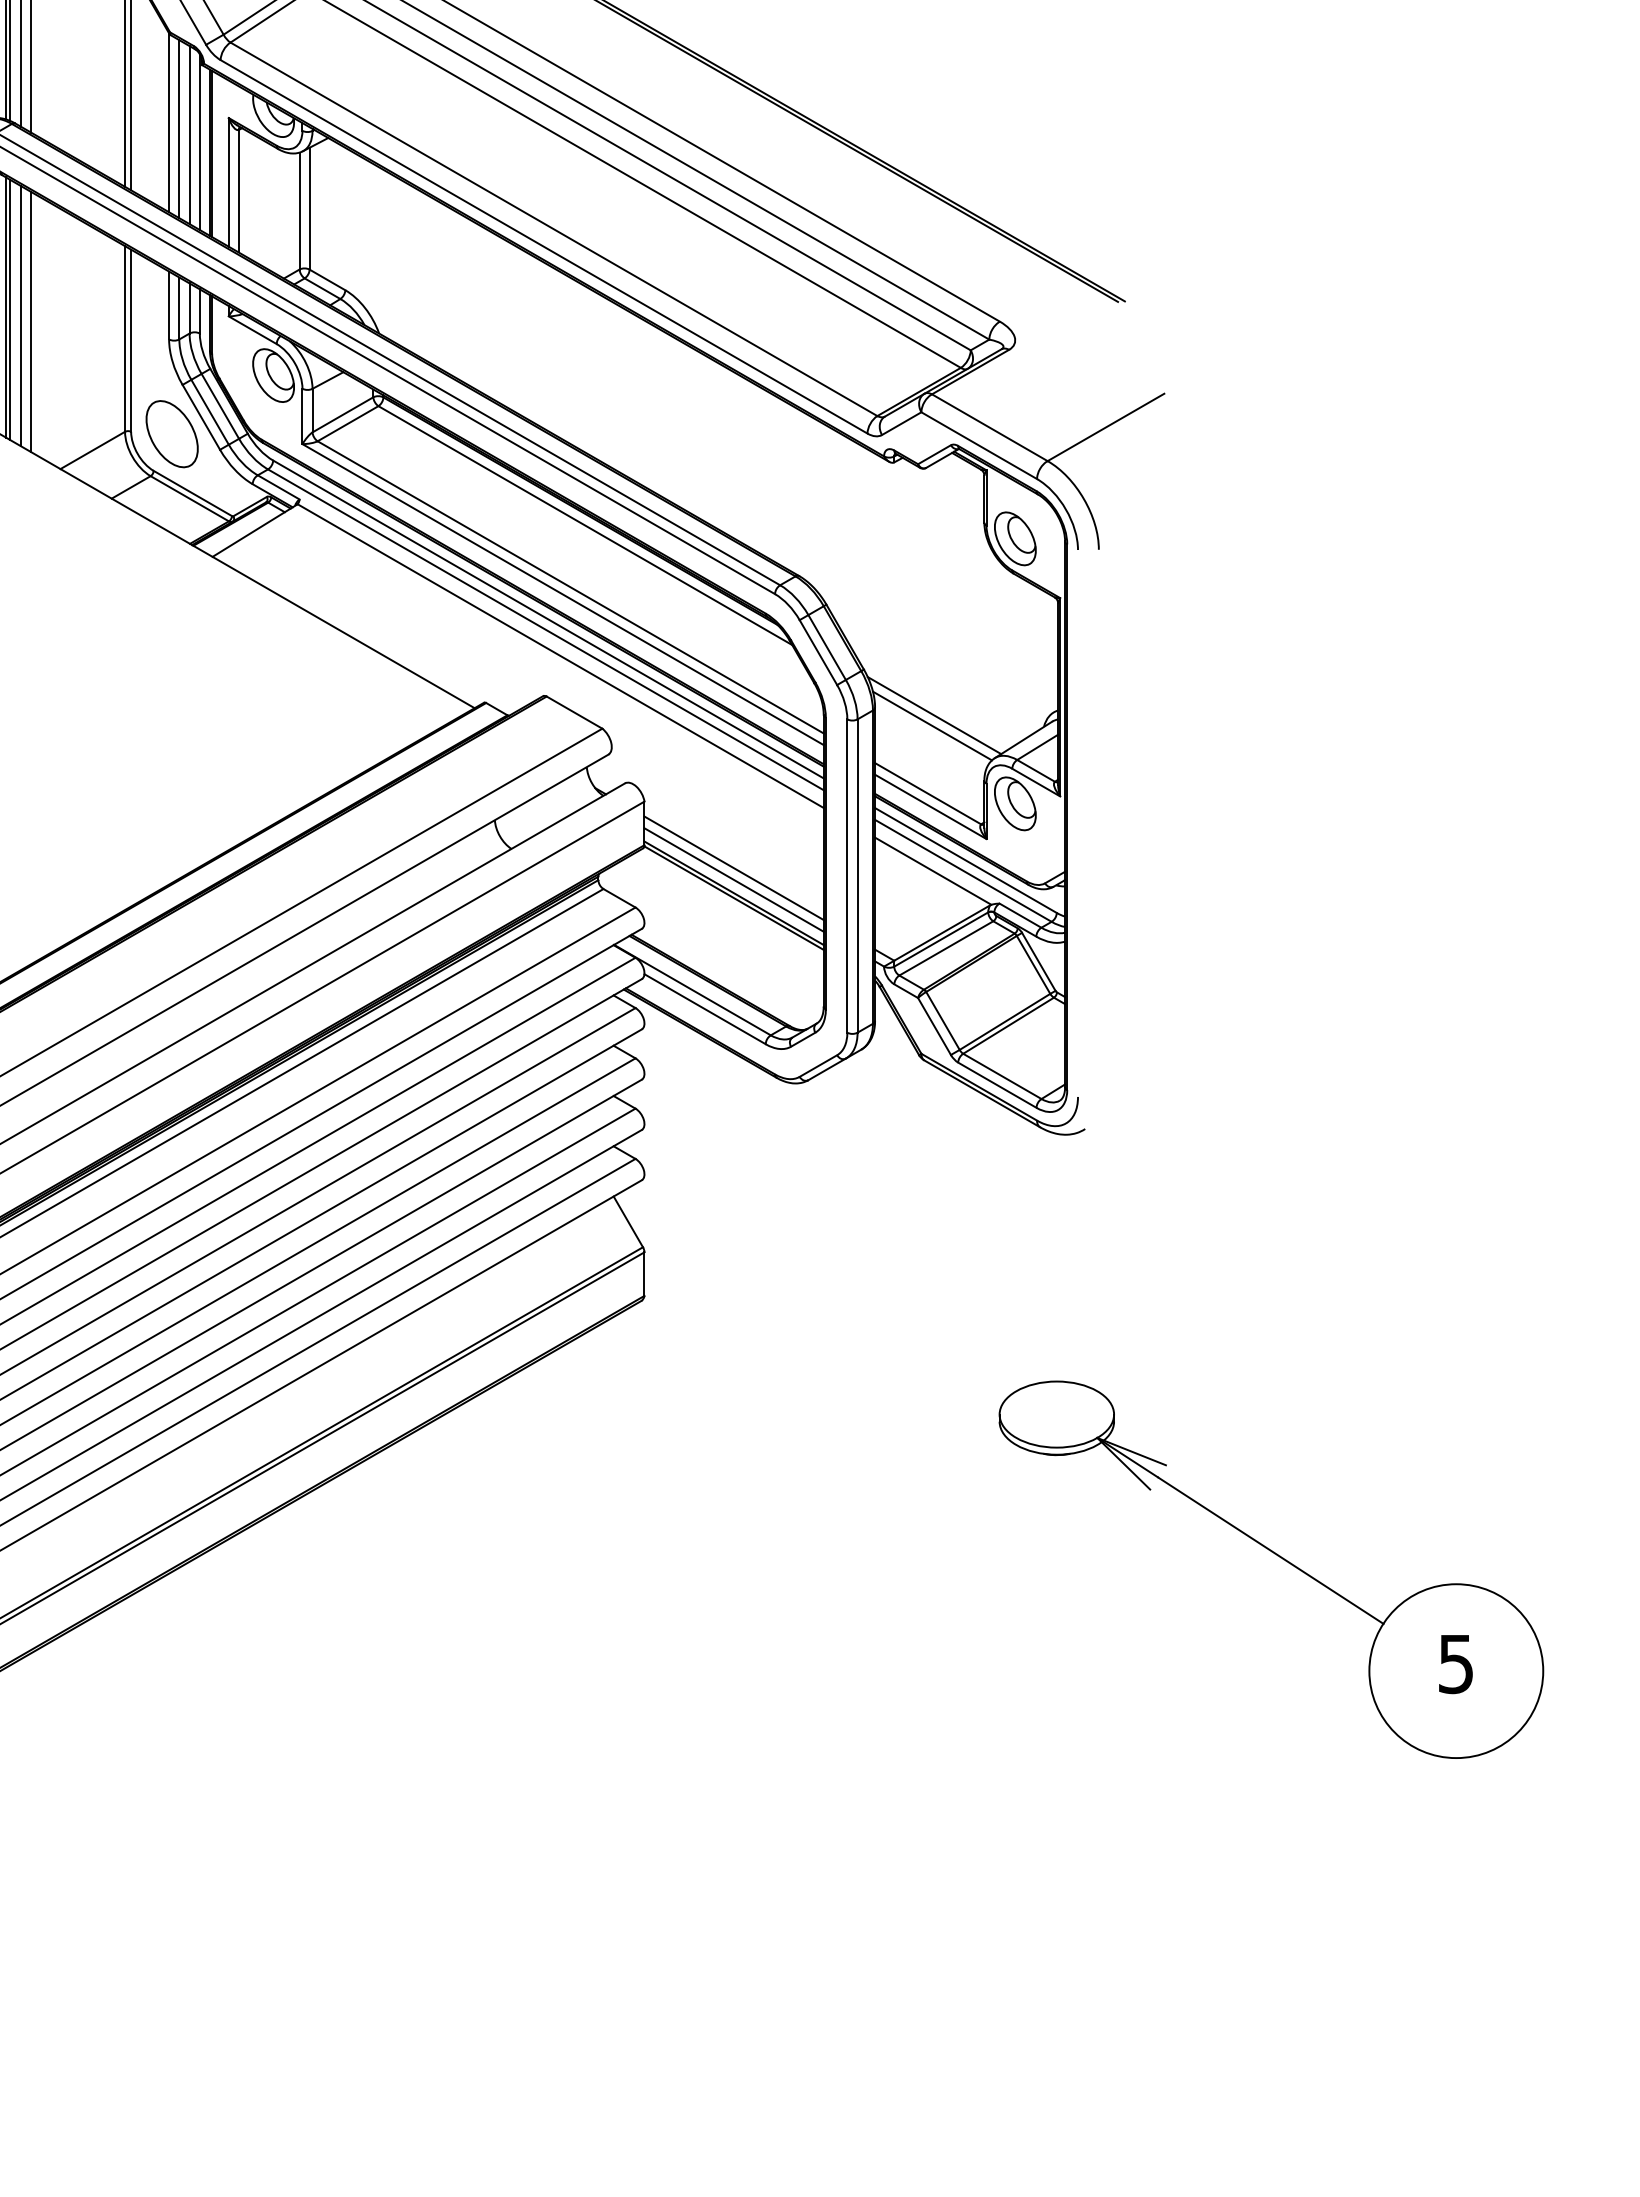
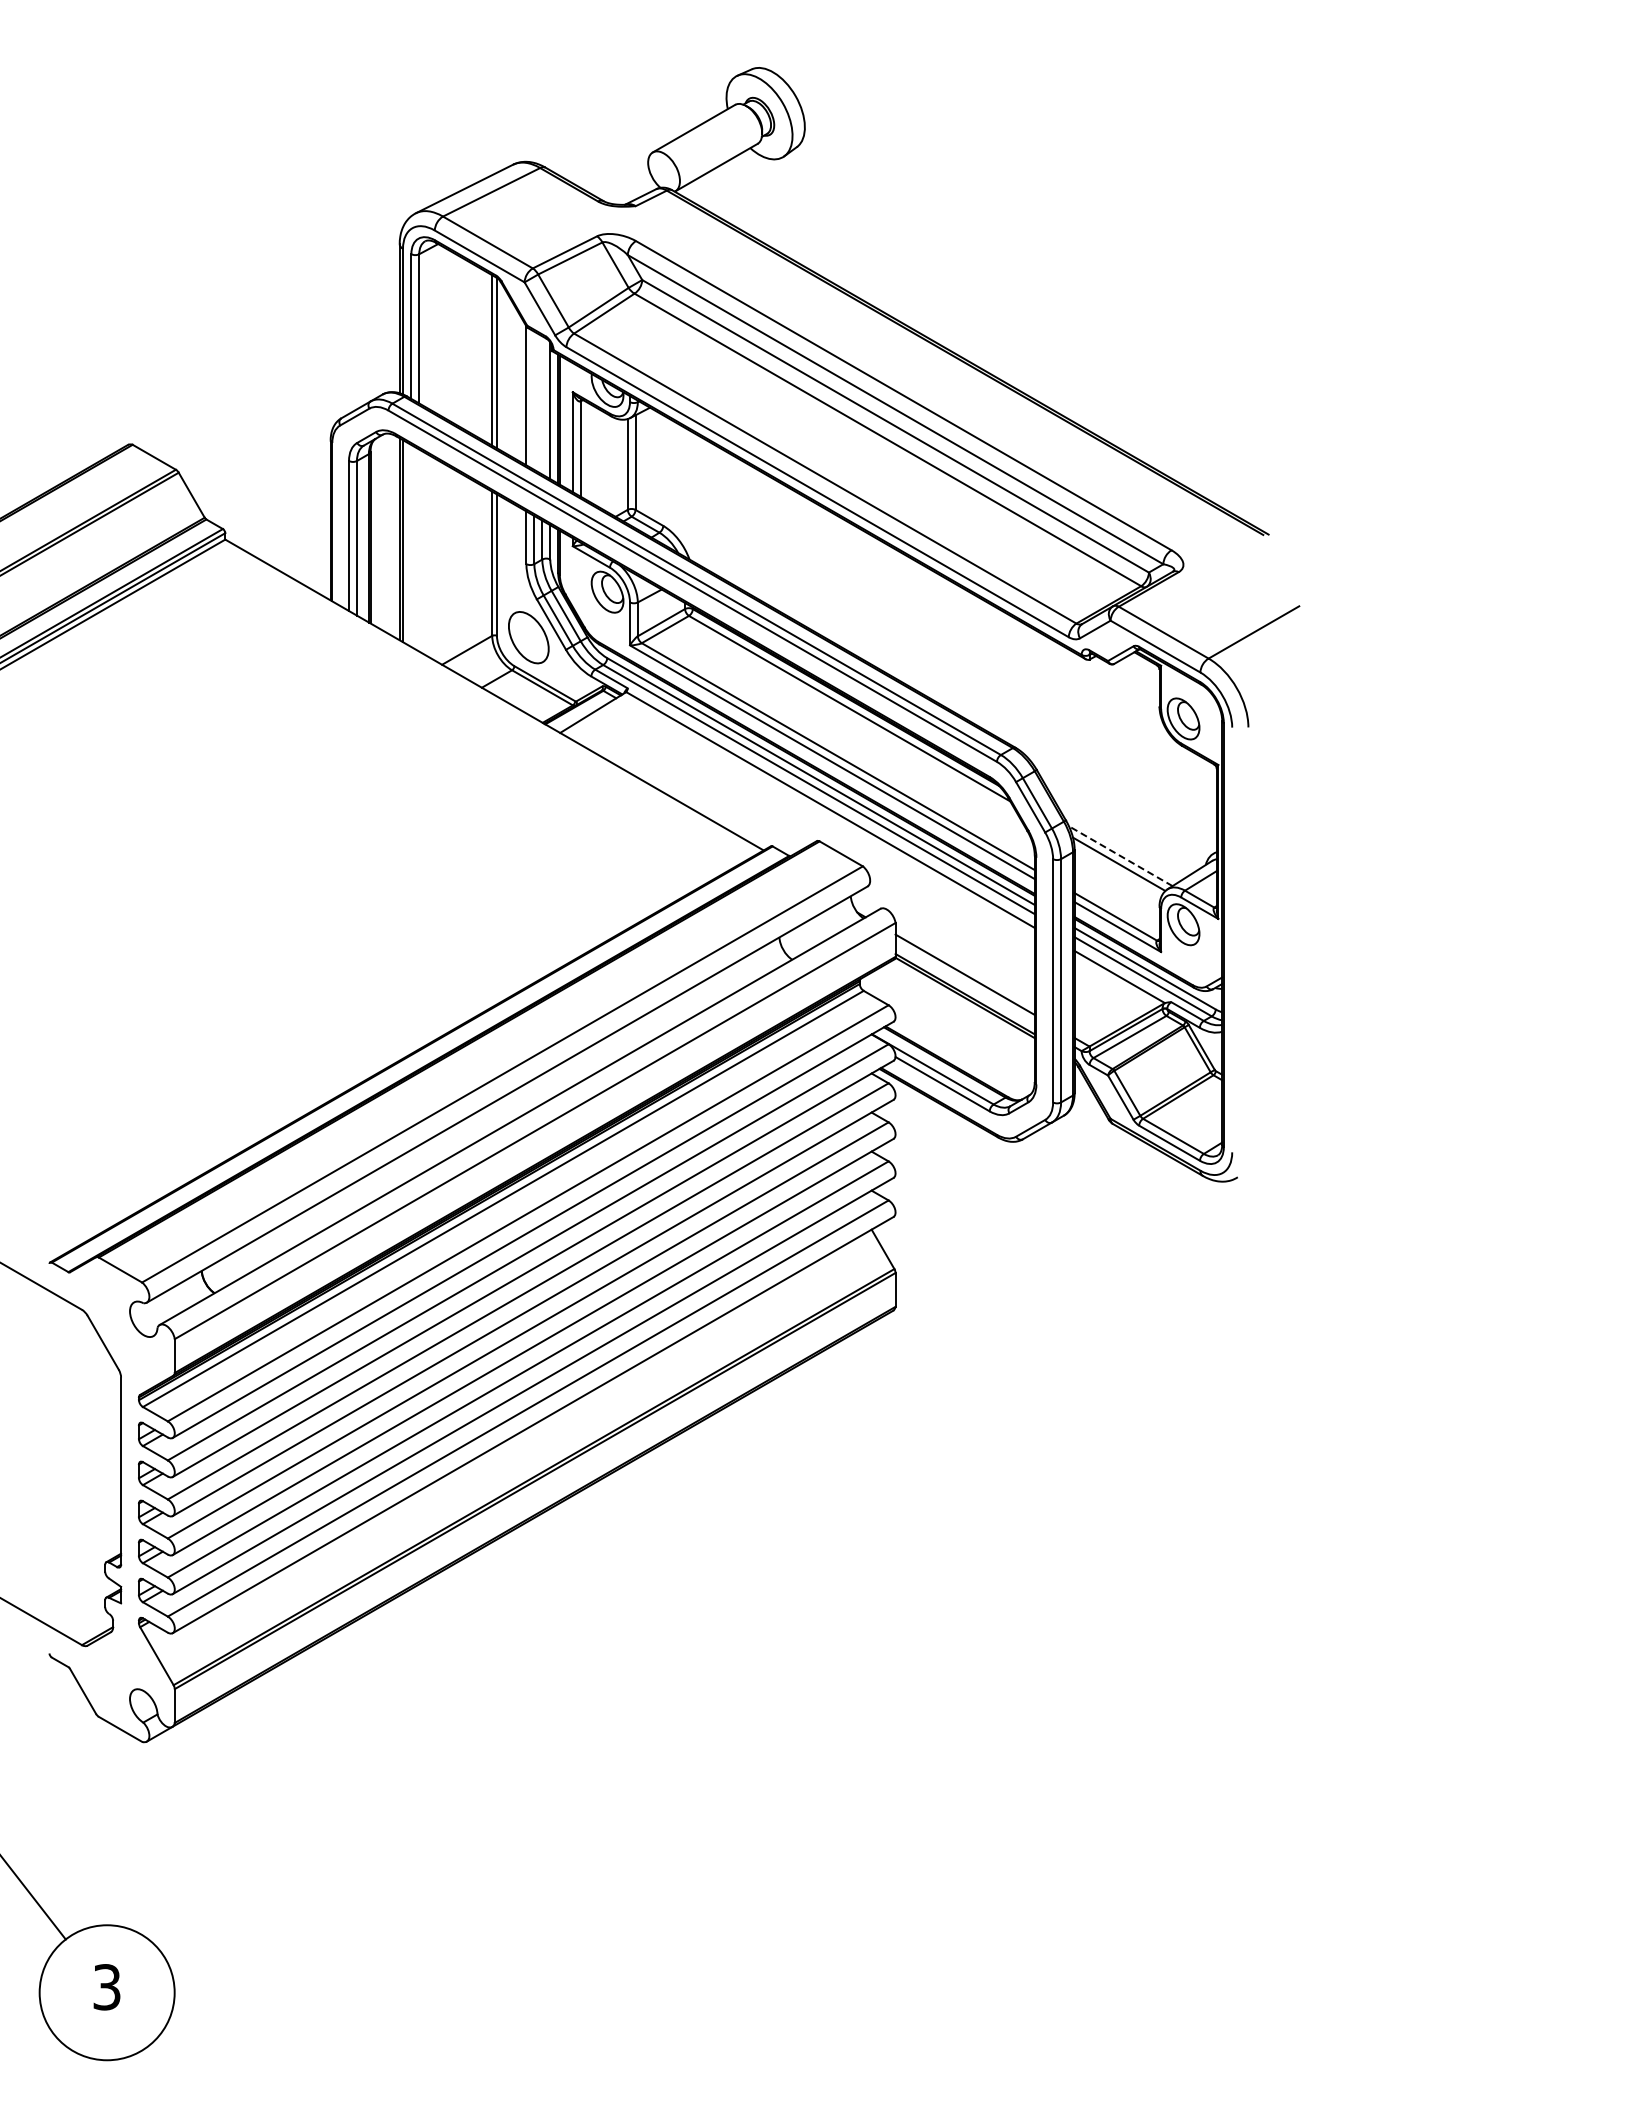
line: (179, 128) -> (534, 400), removed
line: (189, 135) -> (542, 405), removed
line: (21, 316) -> (411, 546), removed
line: (31, 321) -> (419, 550), removed
line: (934, 715) -> (1120, 856), solid -> dashed
line: (733, 879) -> (964, 983), removed
part: (1277, 1556) -> (1387, 1509), removed

